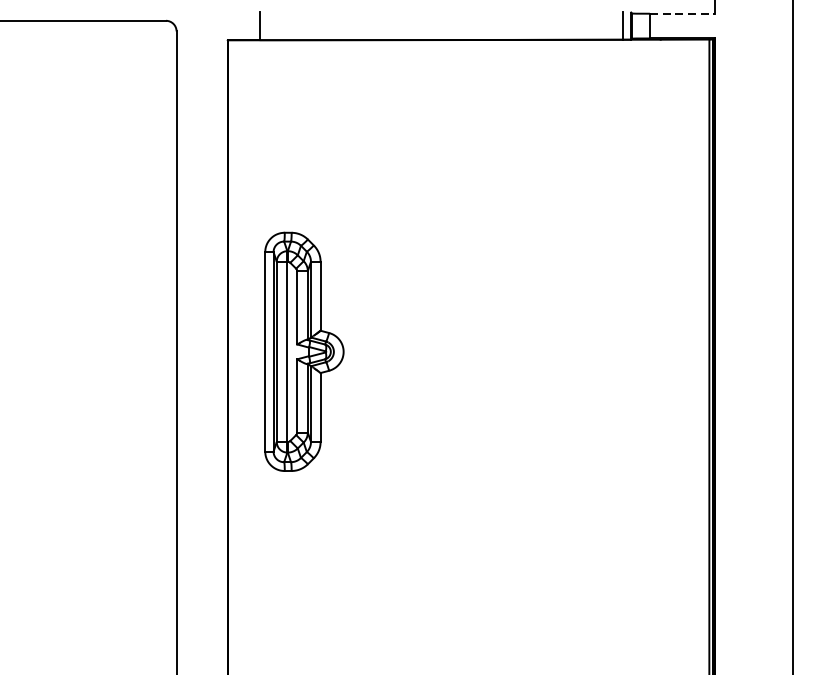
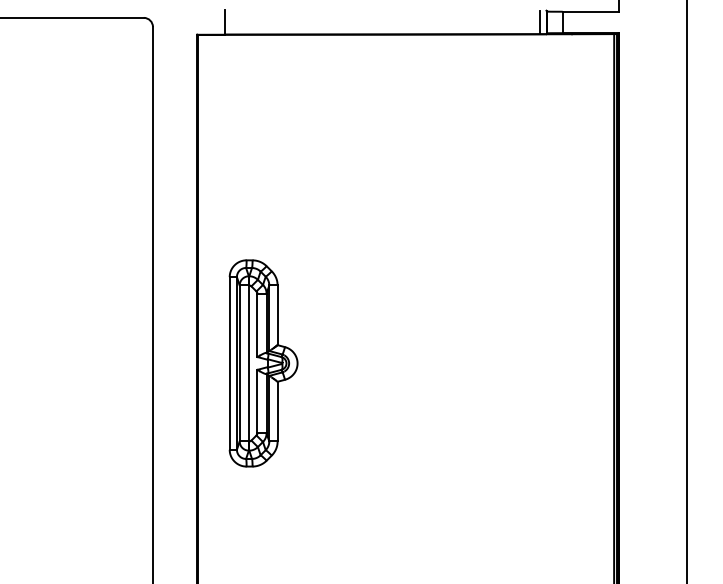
line: (683, 13) -> (591, 11), dashed -> solid
part: (304, 351) -> (263, 363), moved

